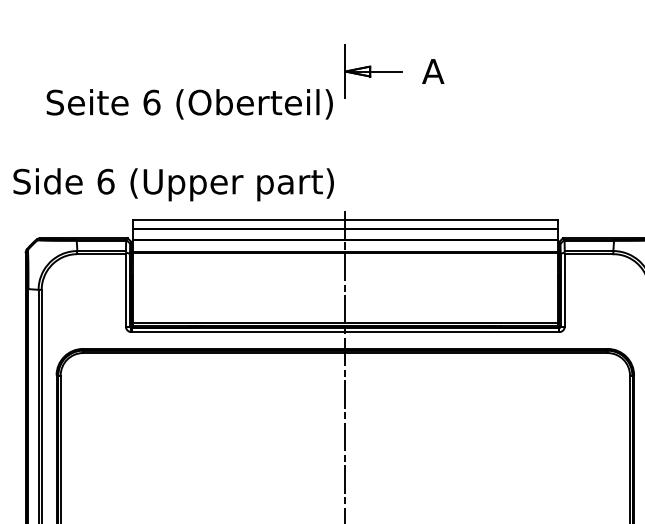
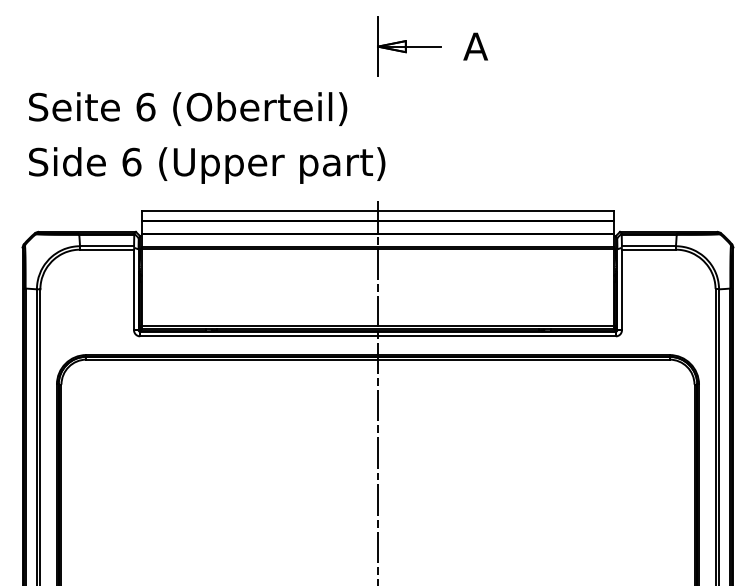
text: (190, 103) -> (188, 108), moved
text: (174, 184) -> (207, 165), moved

